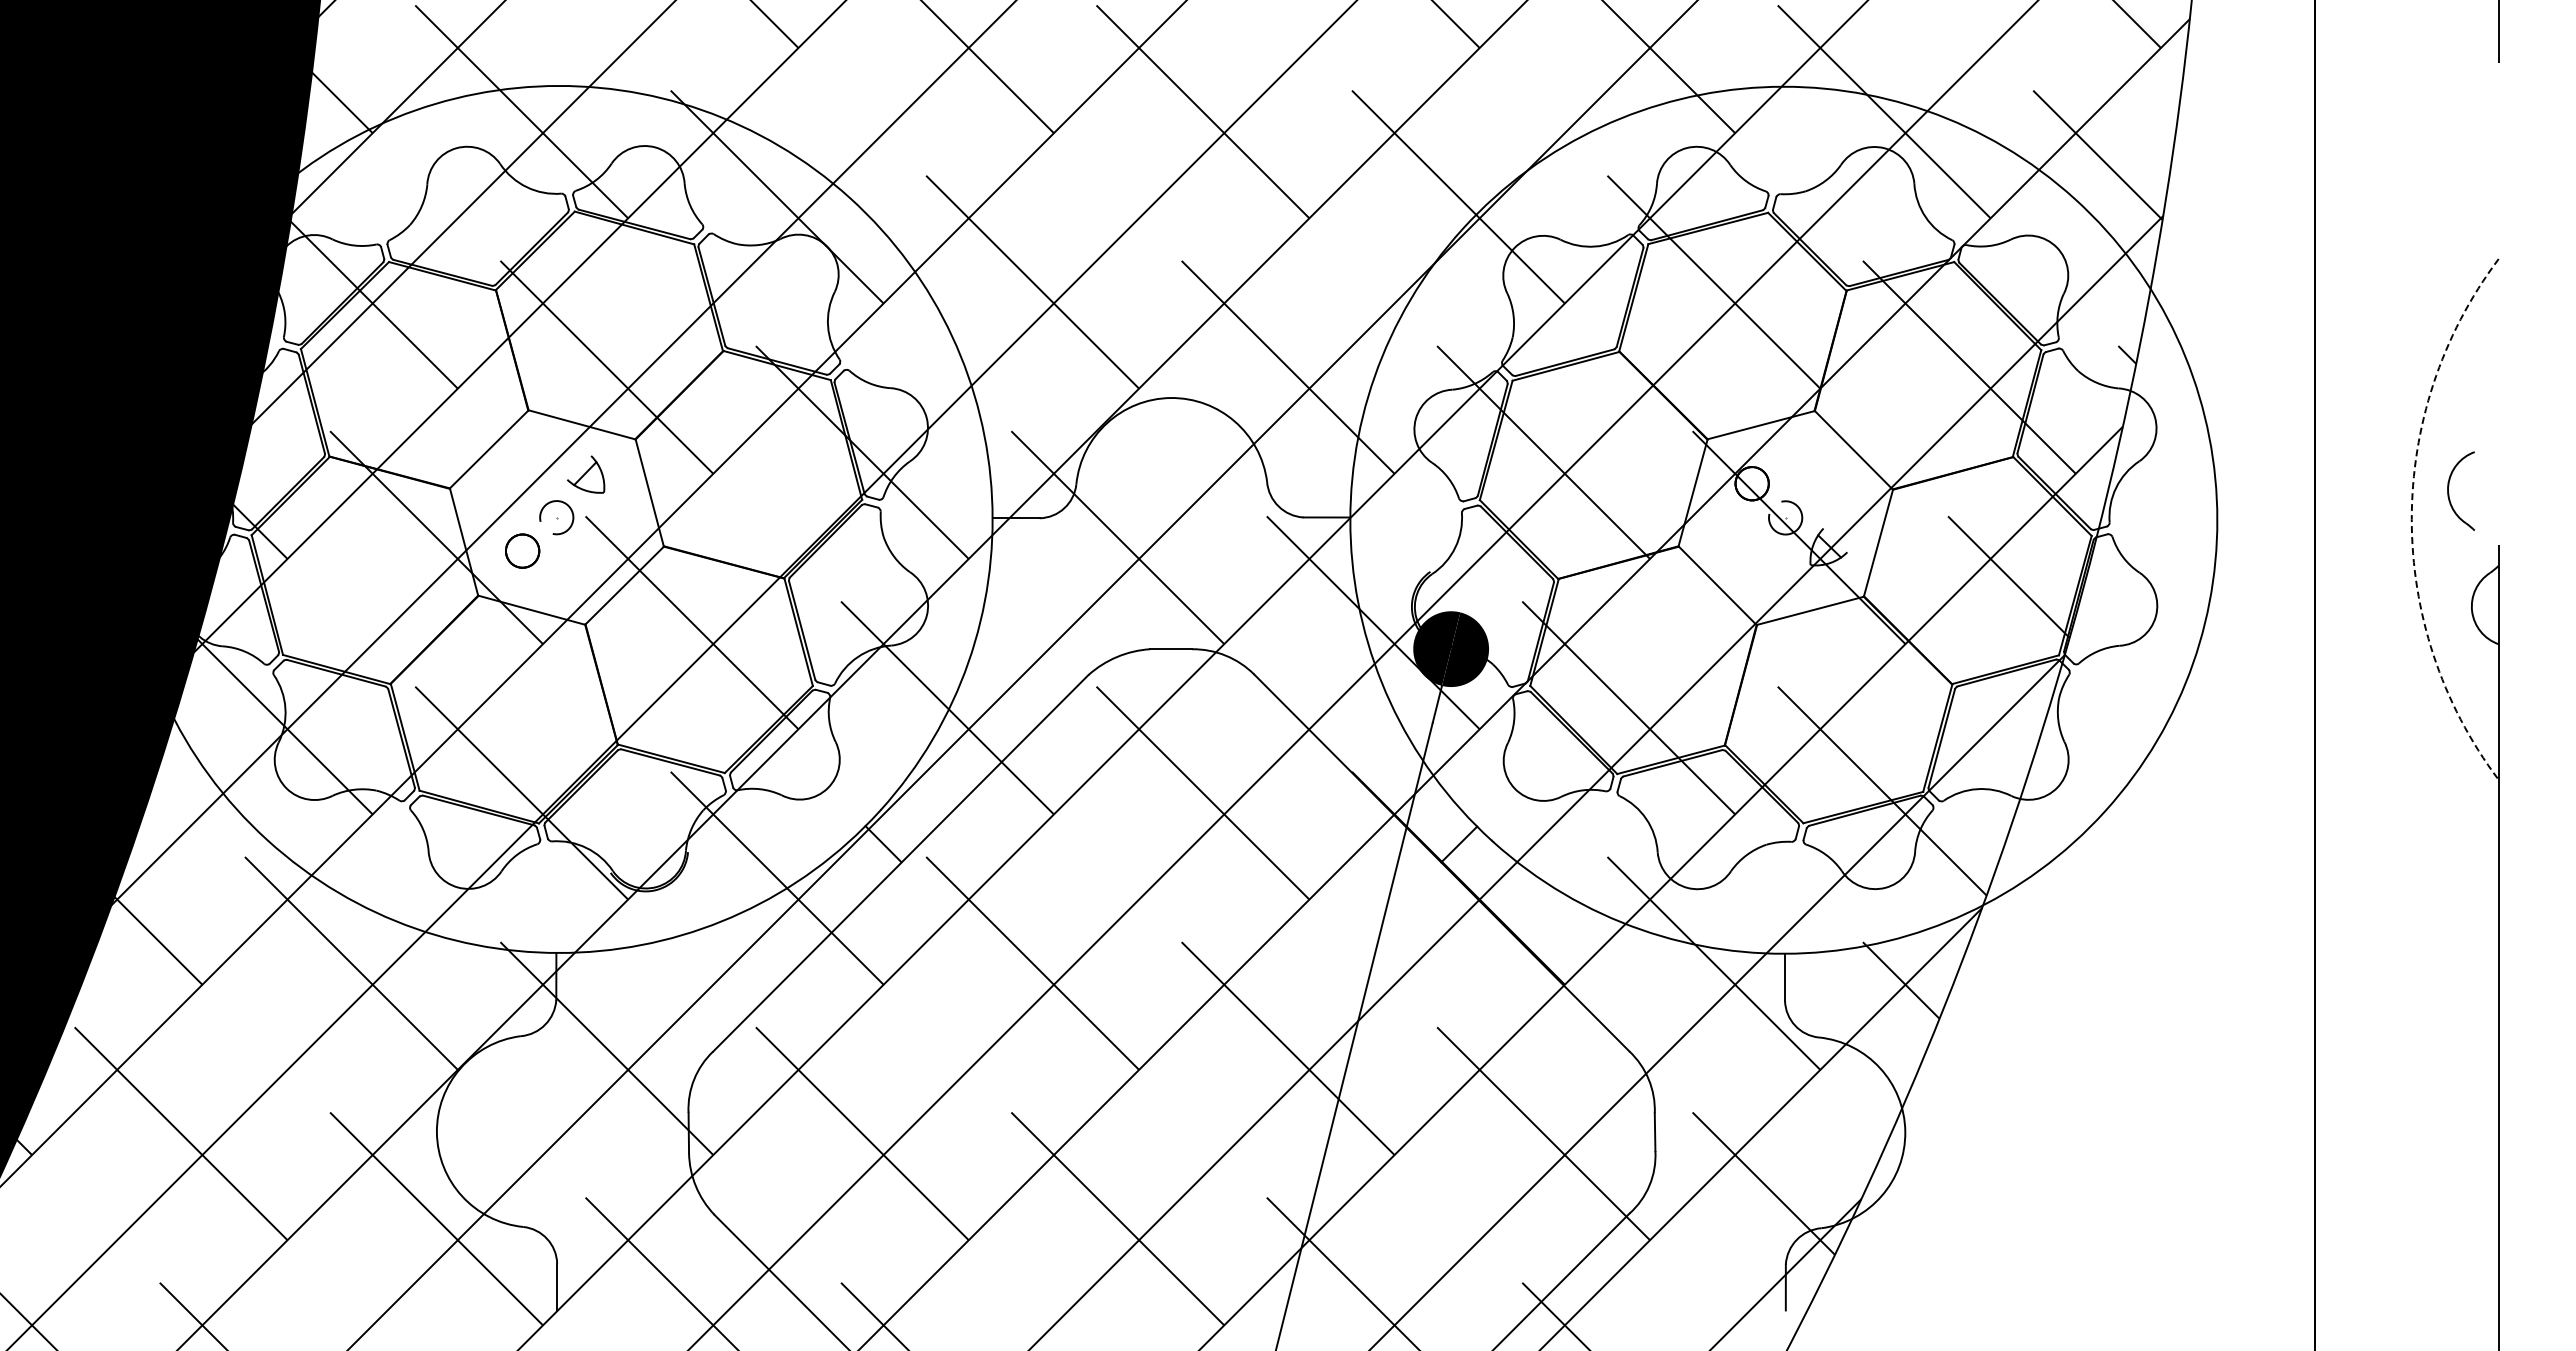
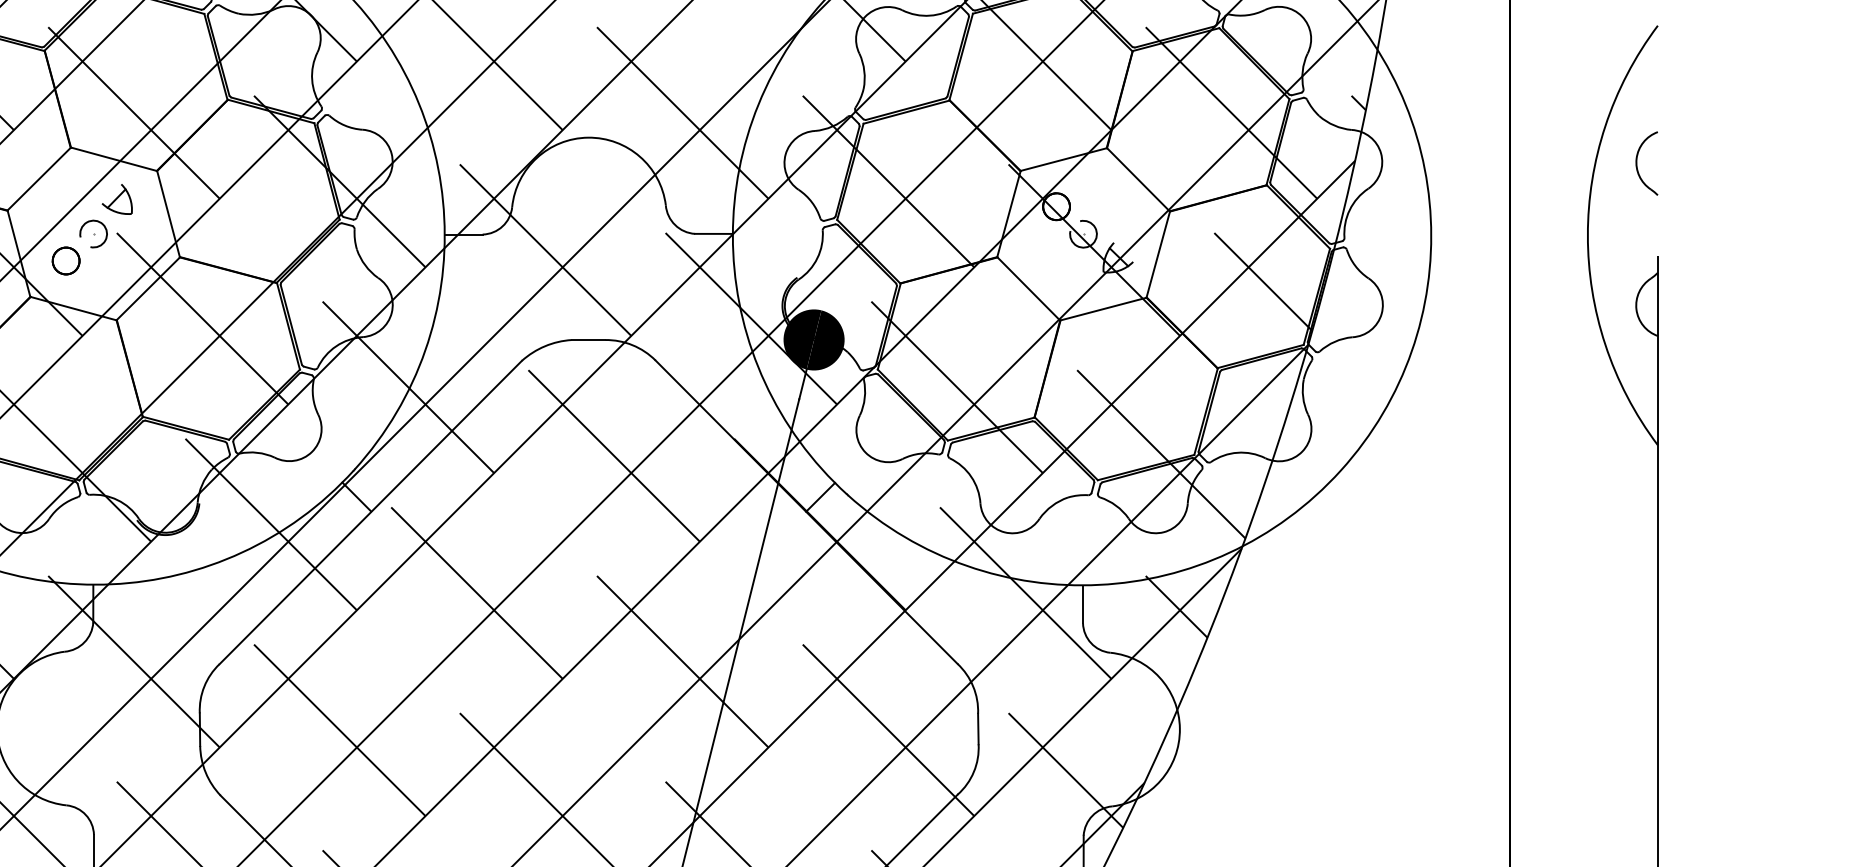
part: (2449, 493) -> (1637, 165), moved
arc: (2411, 519) -> (1587, 235), dashed -> solid

